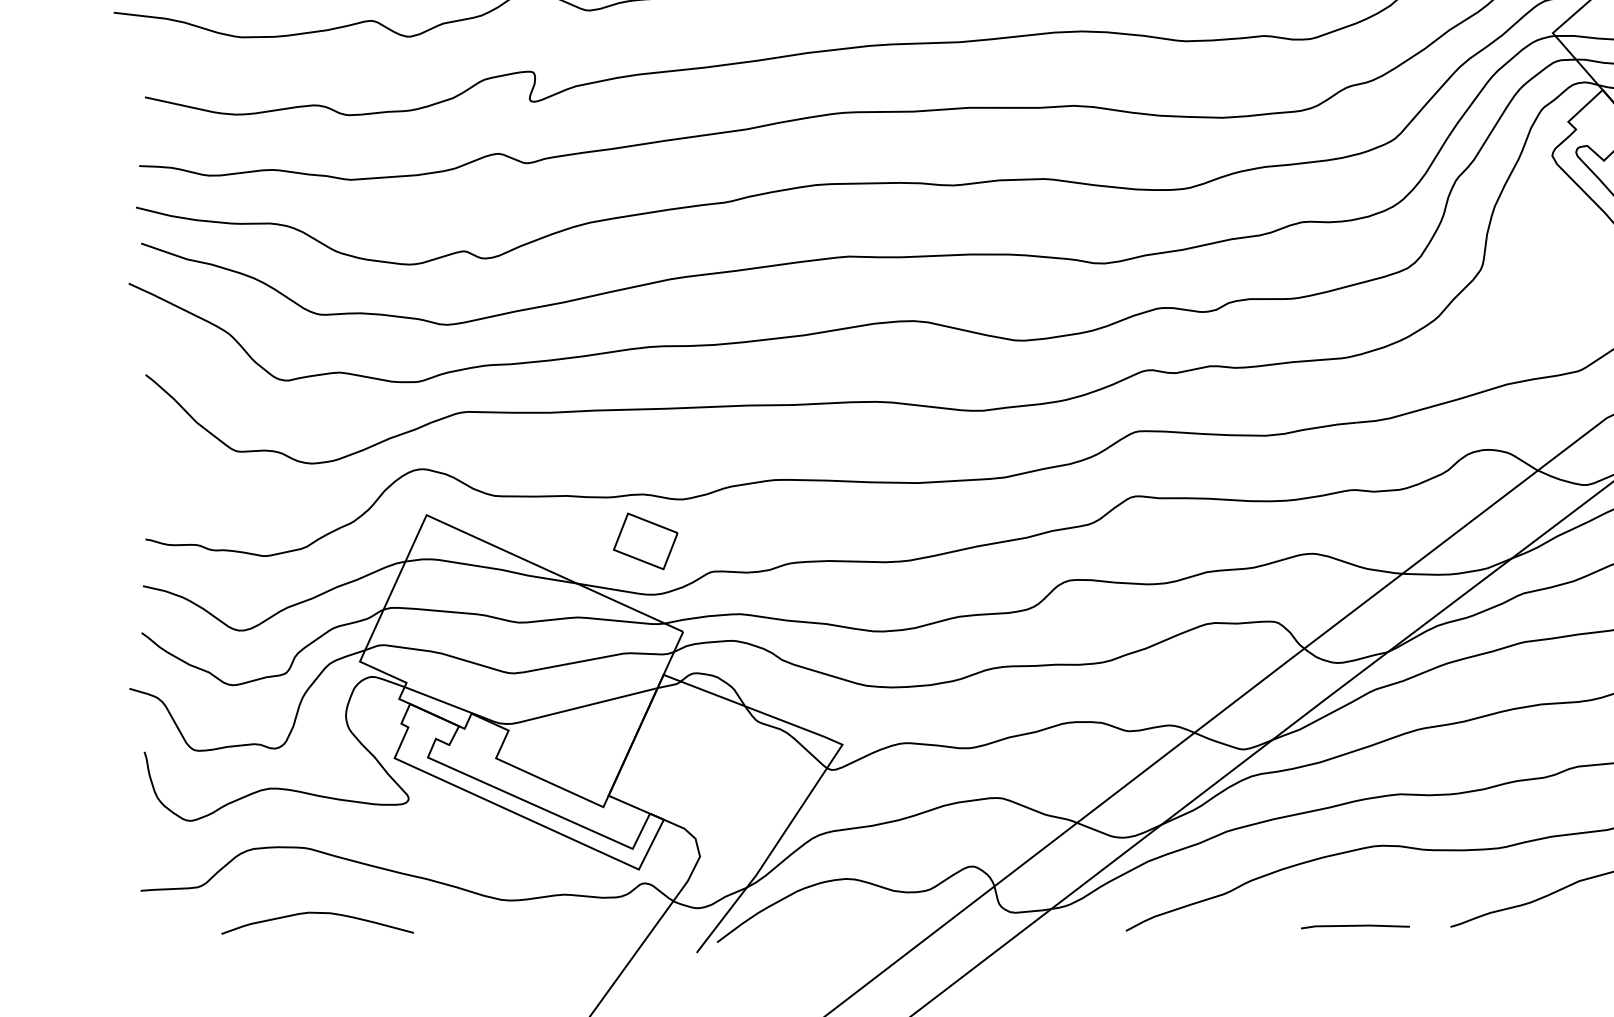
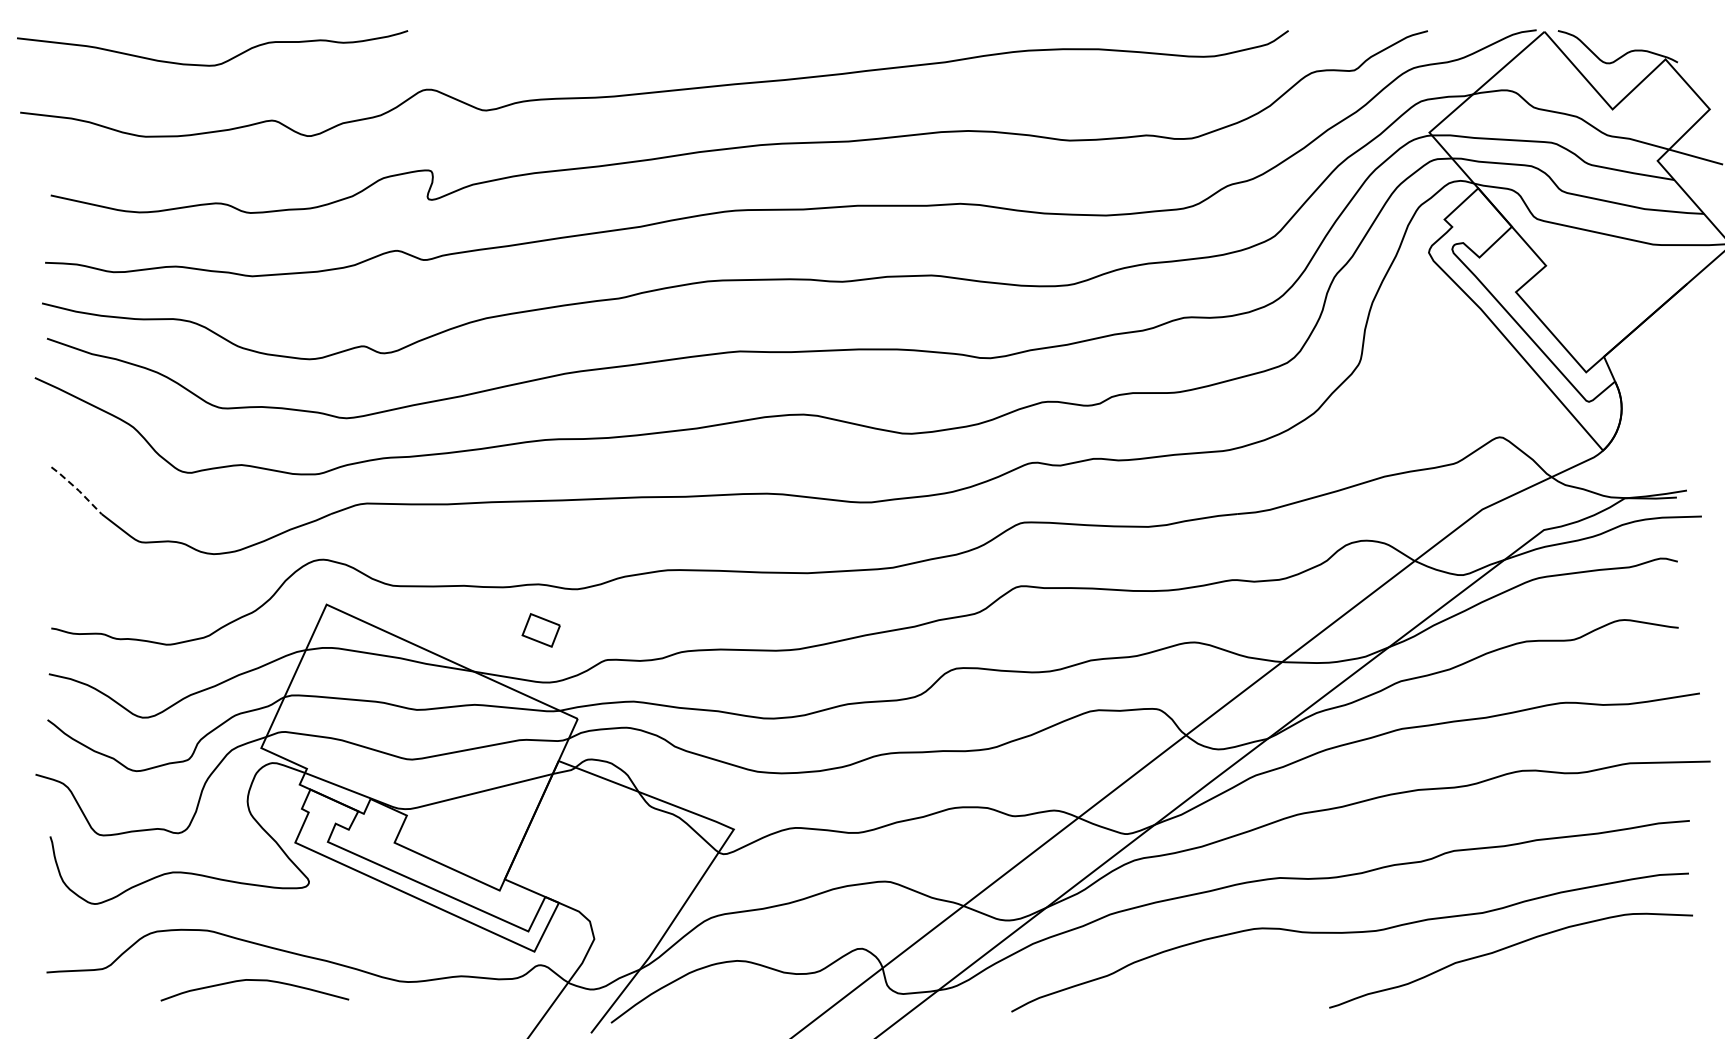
line: (172, 397) -> (77, 489), solid -> dashed
part: (646, 541) -> (541, 630), size x0.6
curve: (319, 914) -> (256, 981), moved
line: (1354, 926) -> (1235, 1007), removed

